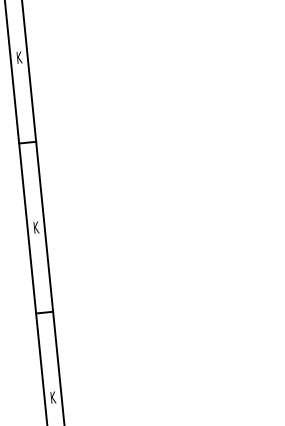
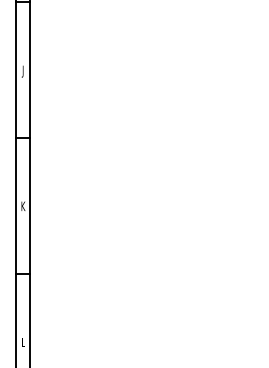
text: (19, 58) -> (23, 71), K -> J
text: (53, 396) -> (23, 341), K -> L

